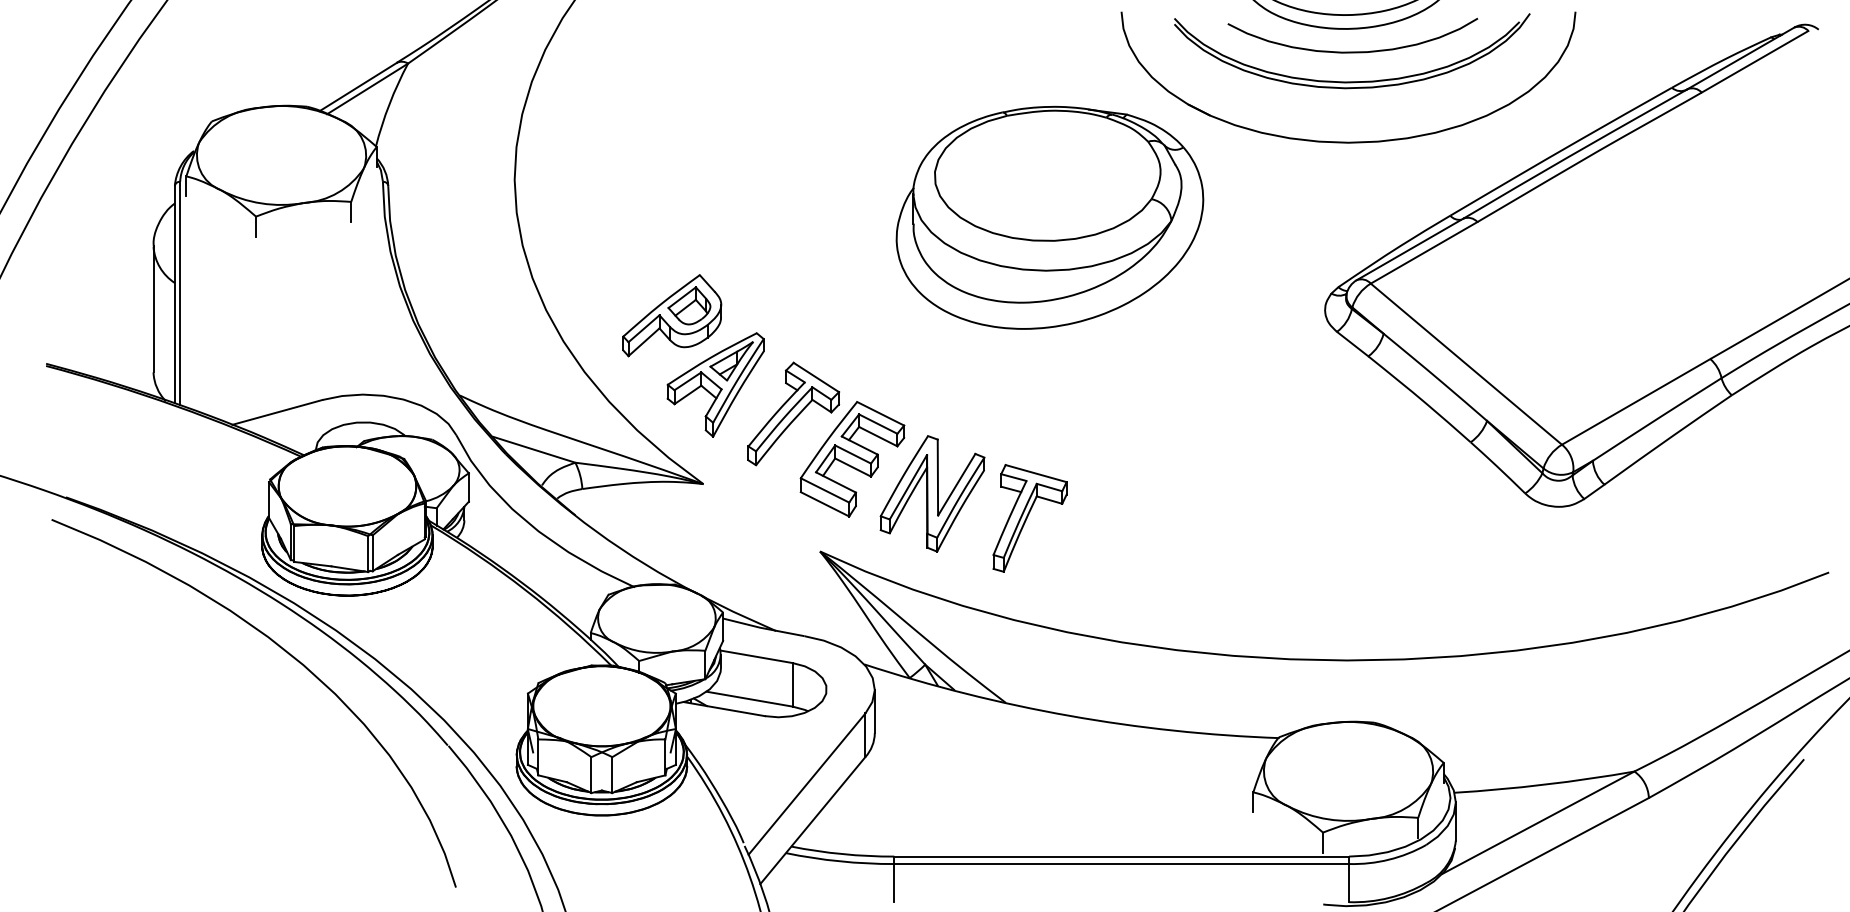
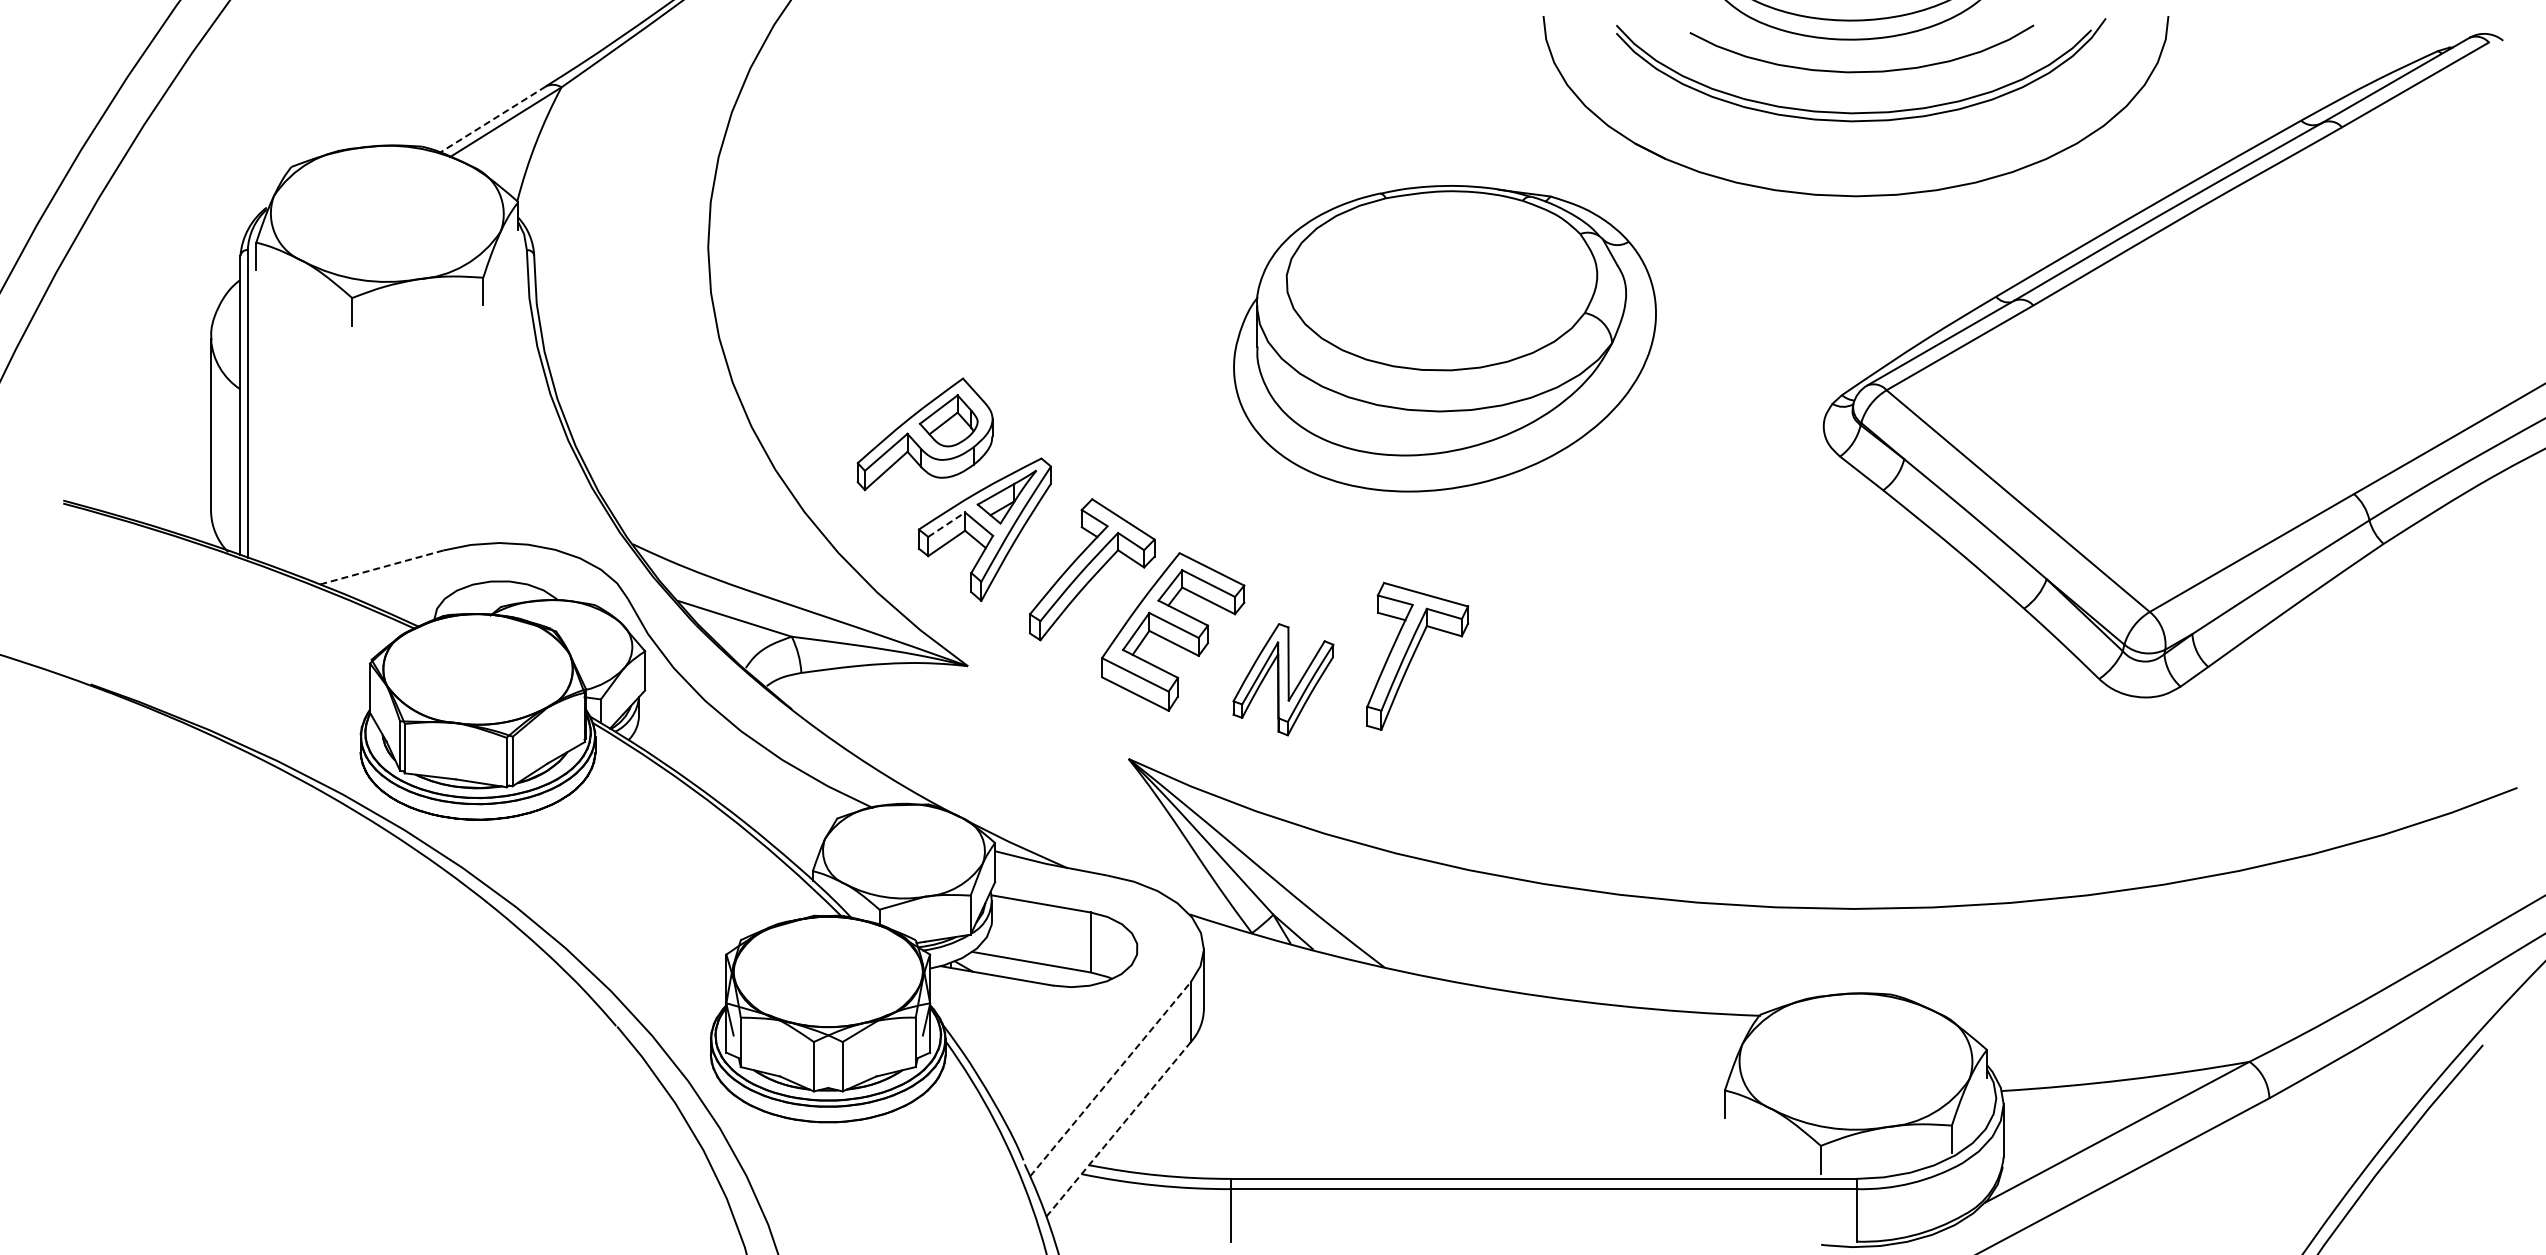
line: (357, 86) -> (492, 119), solid -> dashed
part: (1049, 217) -> (1444, 338), moved
line: (688, 381) -> (947, 524), solid -> dashed
line: (277, 412) -> (381, 567), solid -> dashed
part: (932, 493) -> (1283, 679), size x0.7
part: (1029, 517) -> (1417, 655), moved
curve: (291, 656) -> (400, 903), removed
line: (806, 783) -> (1110, 1078), solid -> dashed
line: (812, 820) -> (1118, 1129), solid -> dashed

